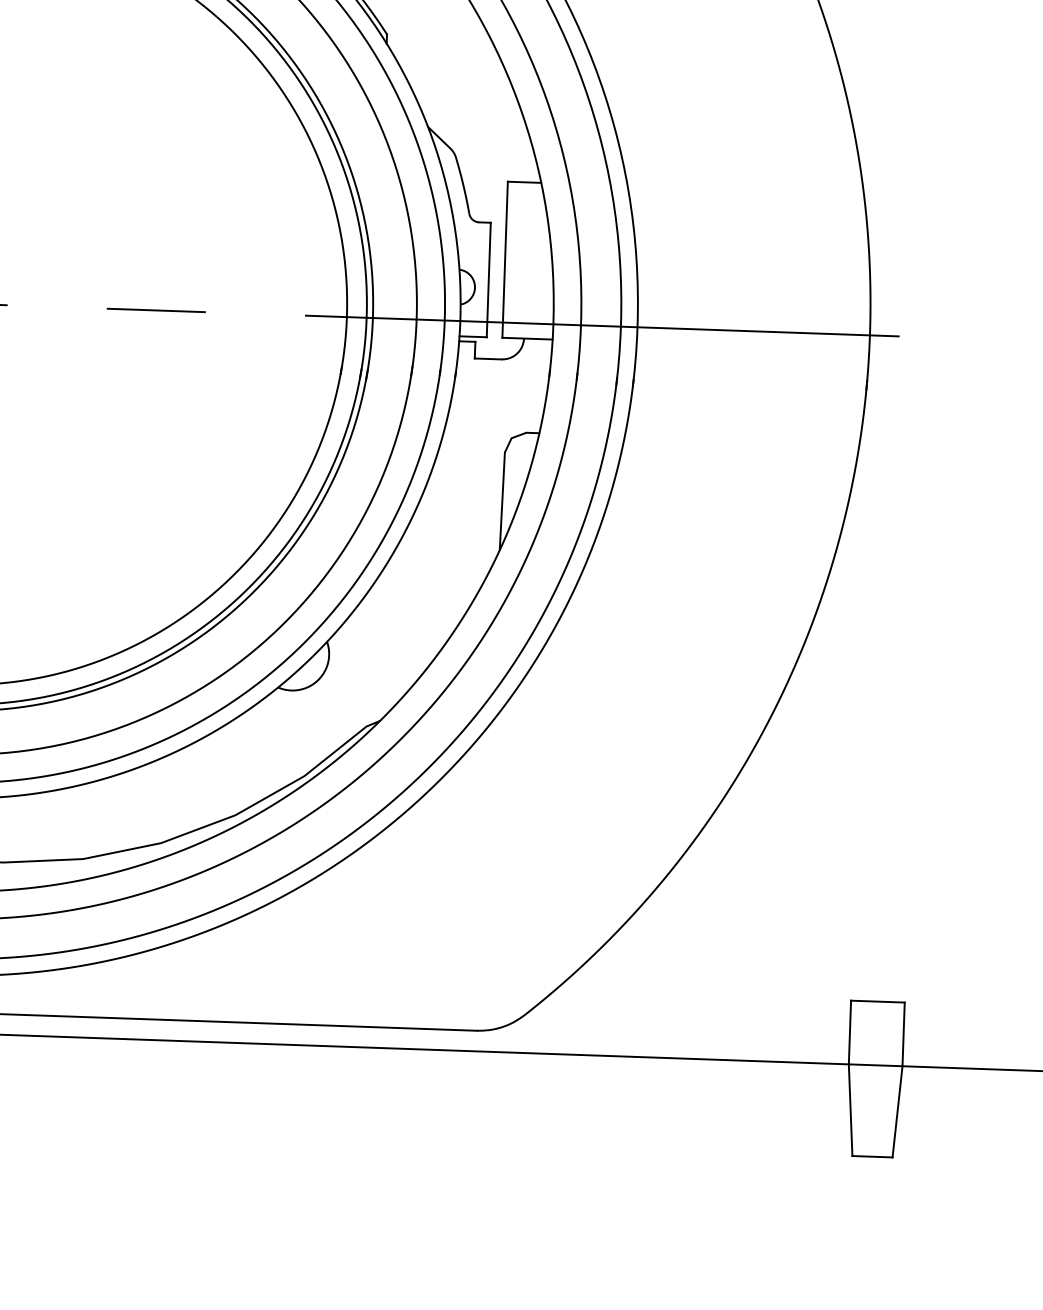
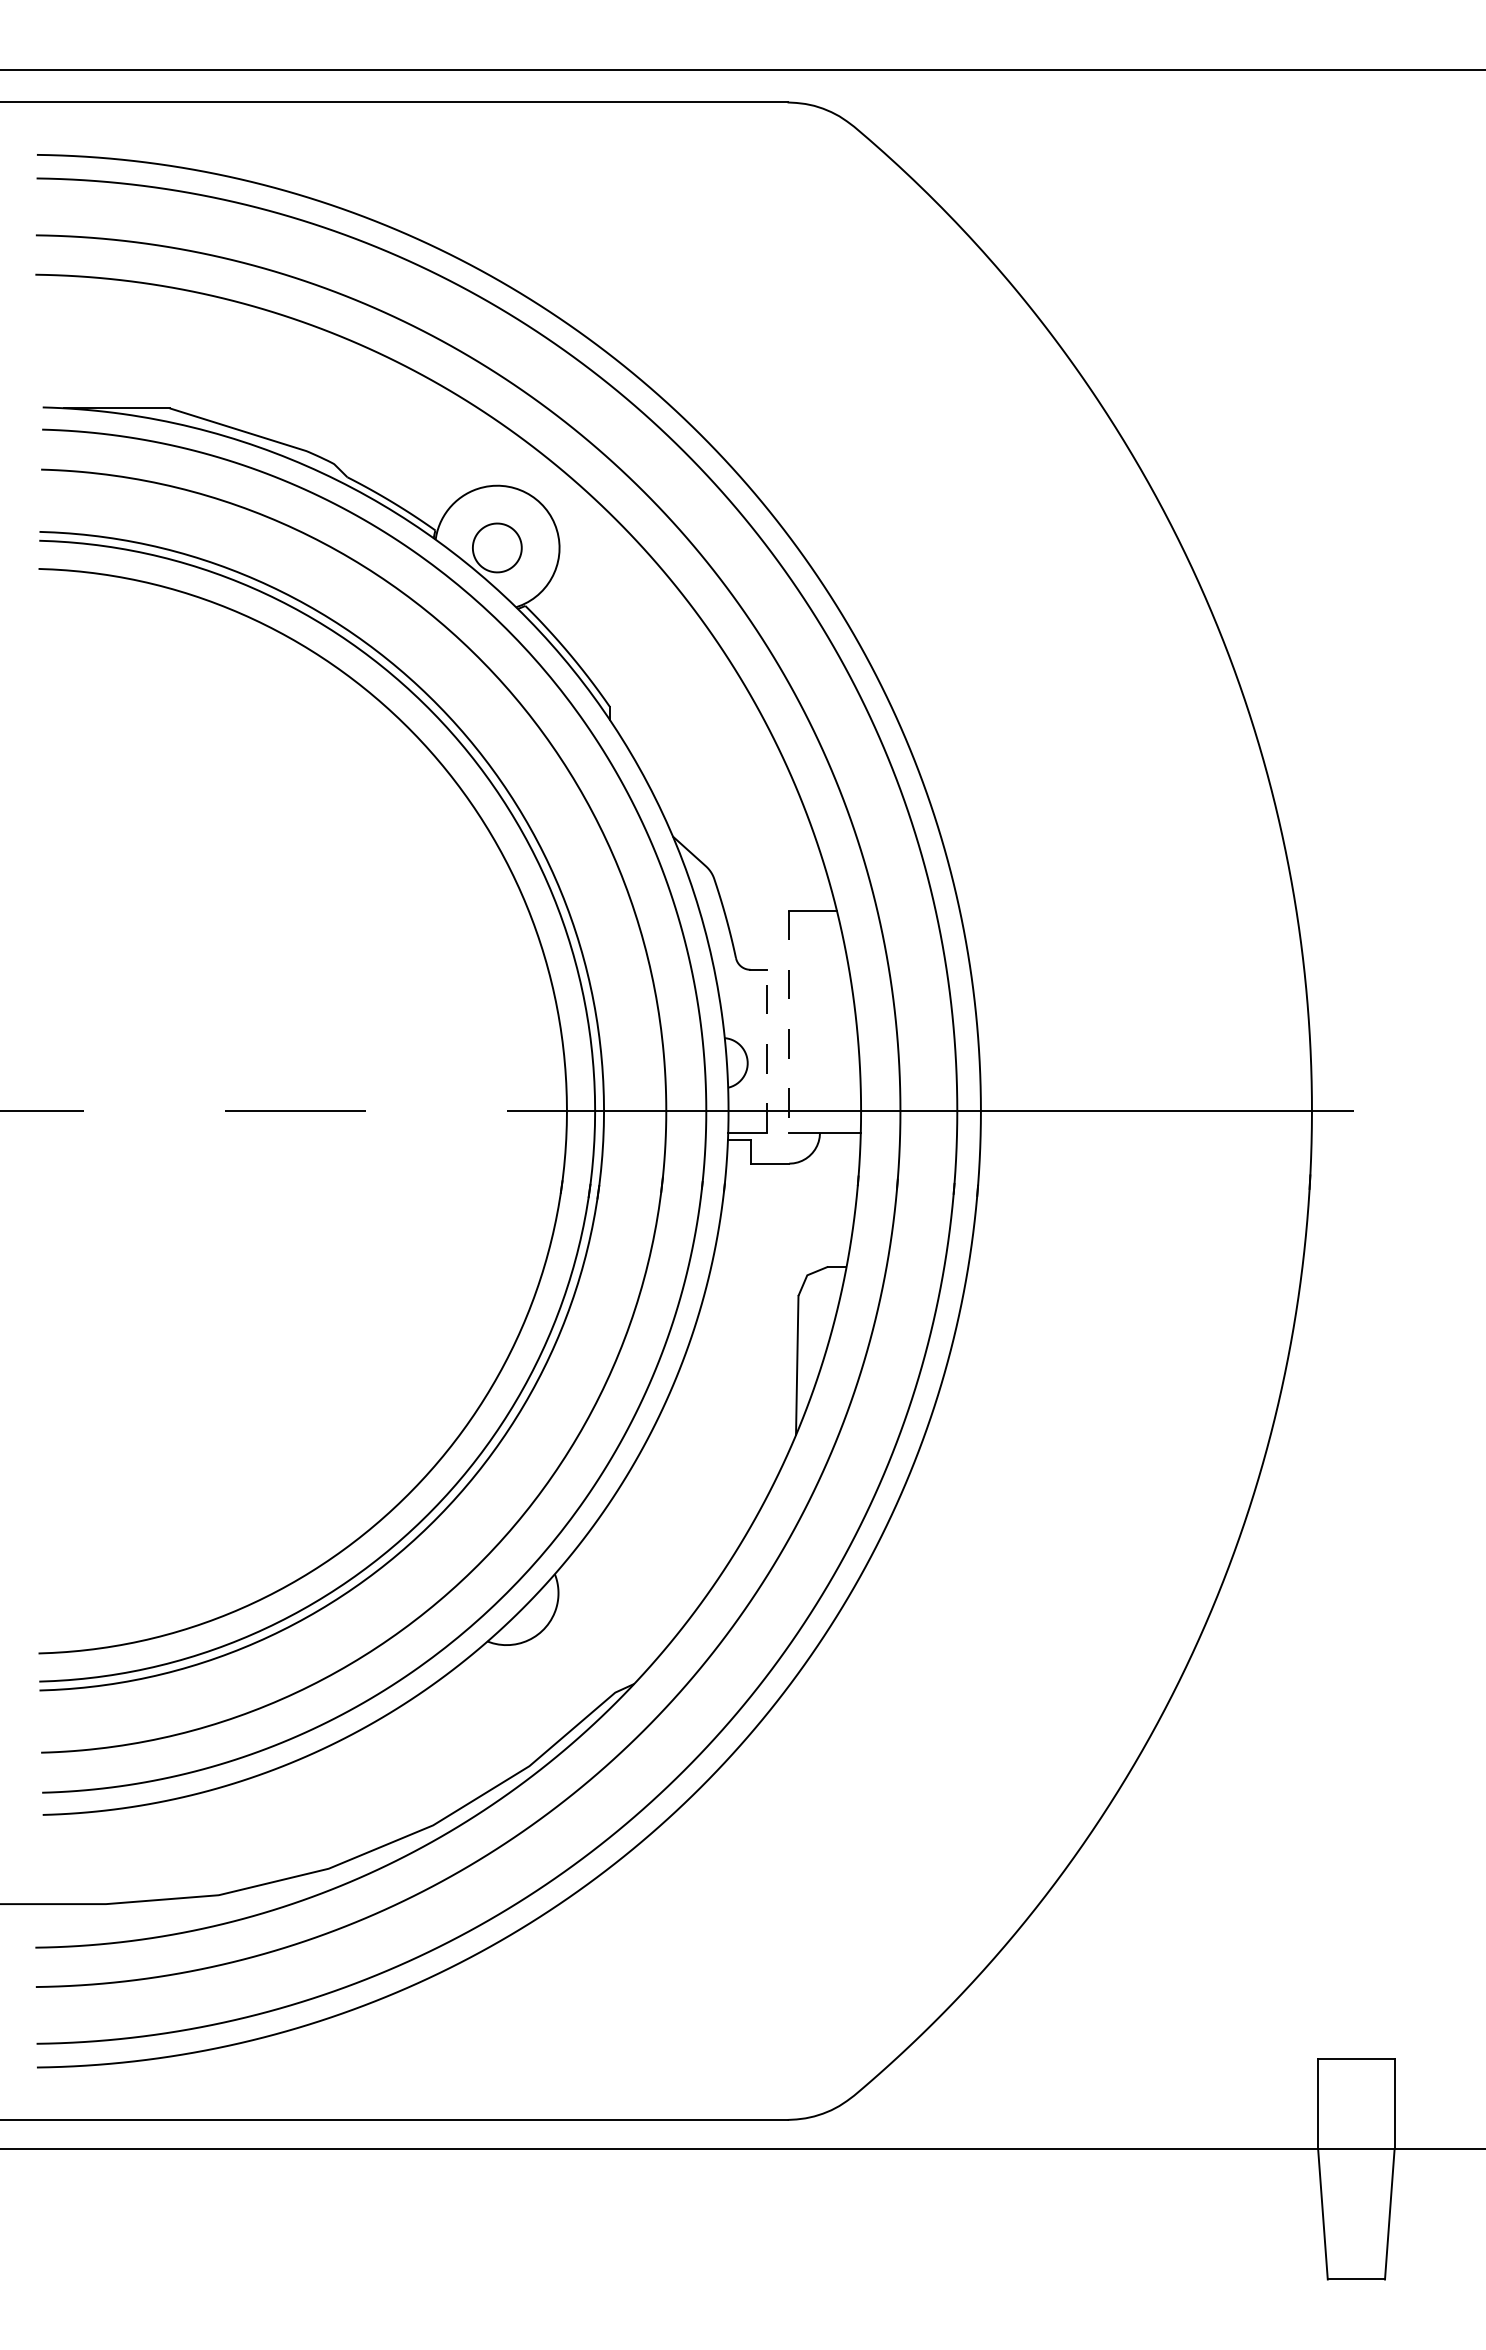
line: (505, 260) -> (789, 1022), solid -> dashed
line: (488, 280) -> (766, 1051), solid -> dashed

